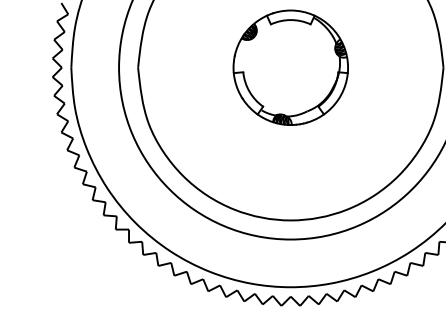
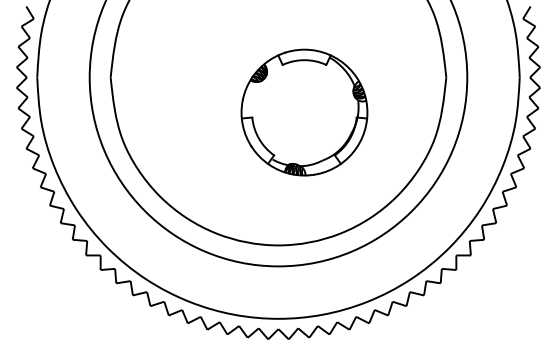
part: (290, 67) -> (304, 112), moved

